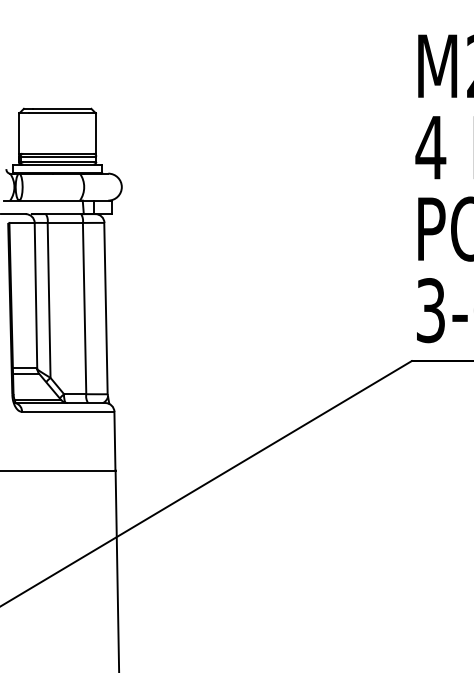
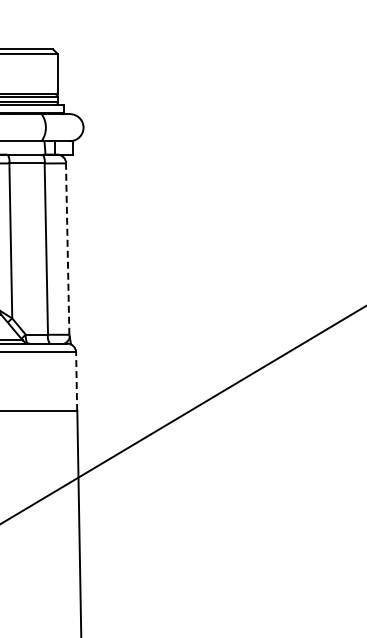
line: (105, 308) -> (67, 249), solid -> dashed
line: (114, 440) -> (76, 381), solid -> dashed

